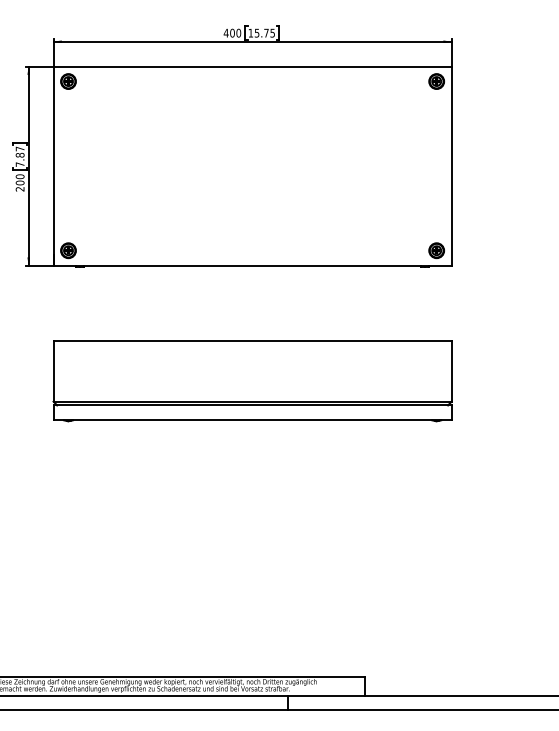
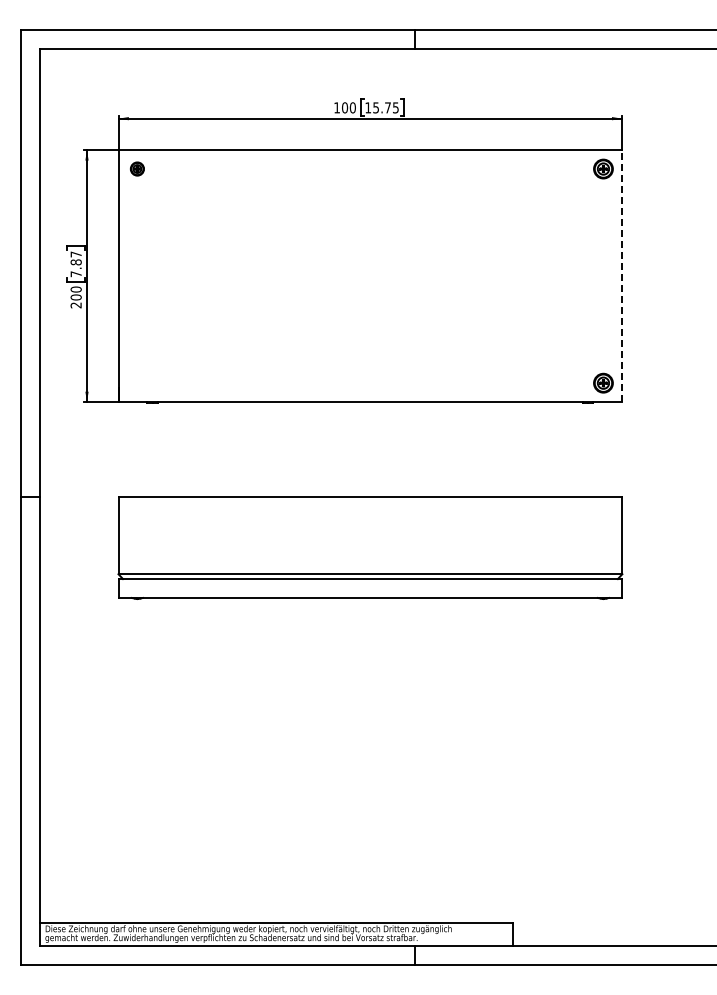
text: (225, 32) -> (336, 107), 400 -> 100
part: (68, 81) -> (137, 168), size x0.7
line: (451, 166) -> (622, 276), solid -> dashed
part: (68, 250) -> (137, 382), removed

